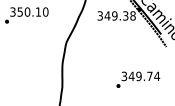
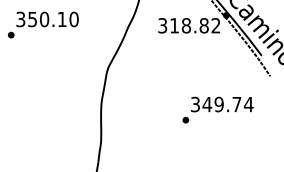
text: (119, 15) -> (194, 25), 349.38 -> 318.82
text: (138, 79) -> (218, 109), moved

